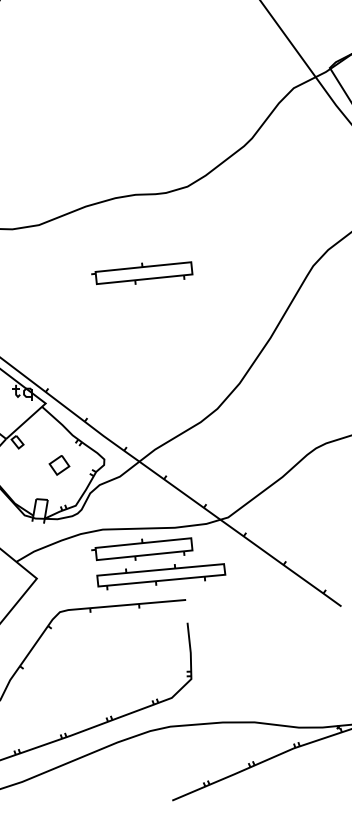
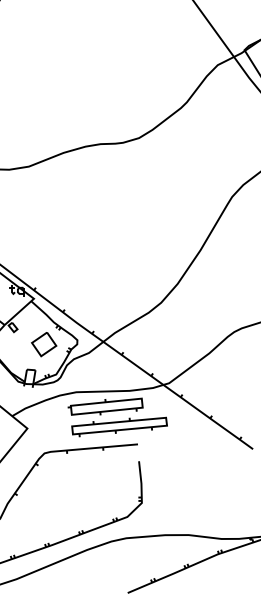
part: (142, 273) -> (105, 202), removed
part: (59, 465) -> (44, 344), size x1.67

